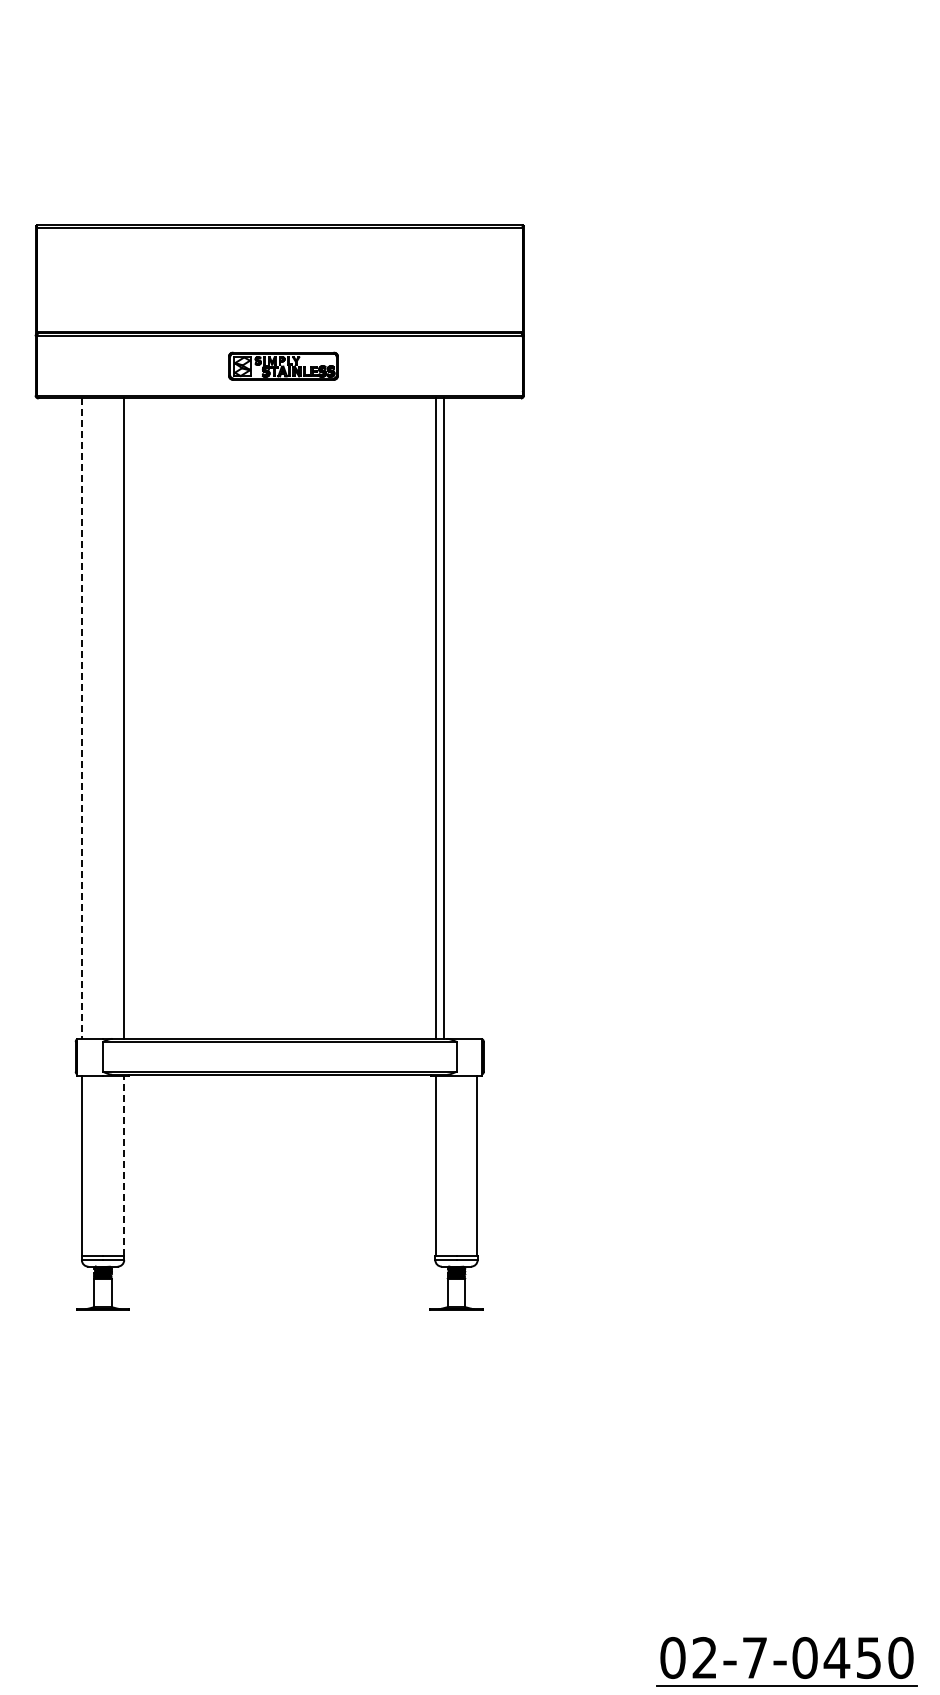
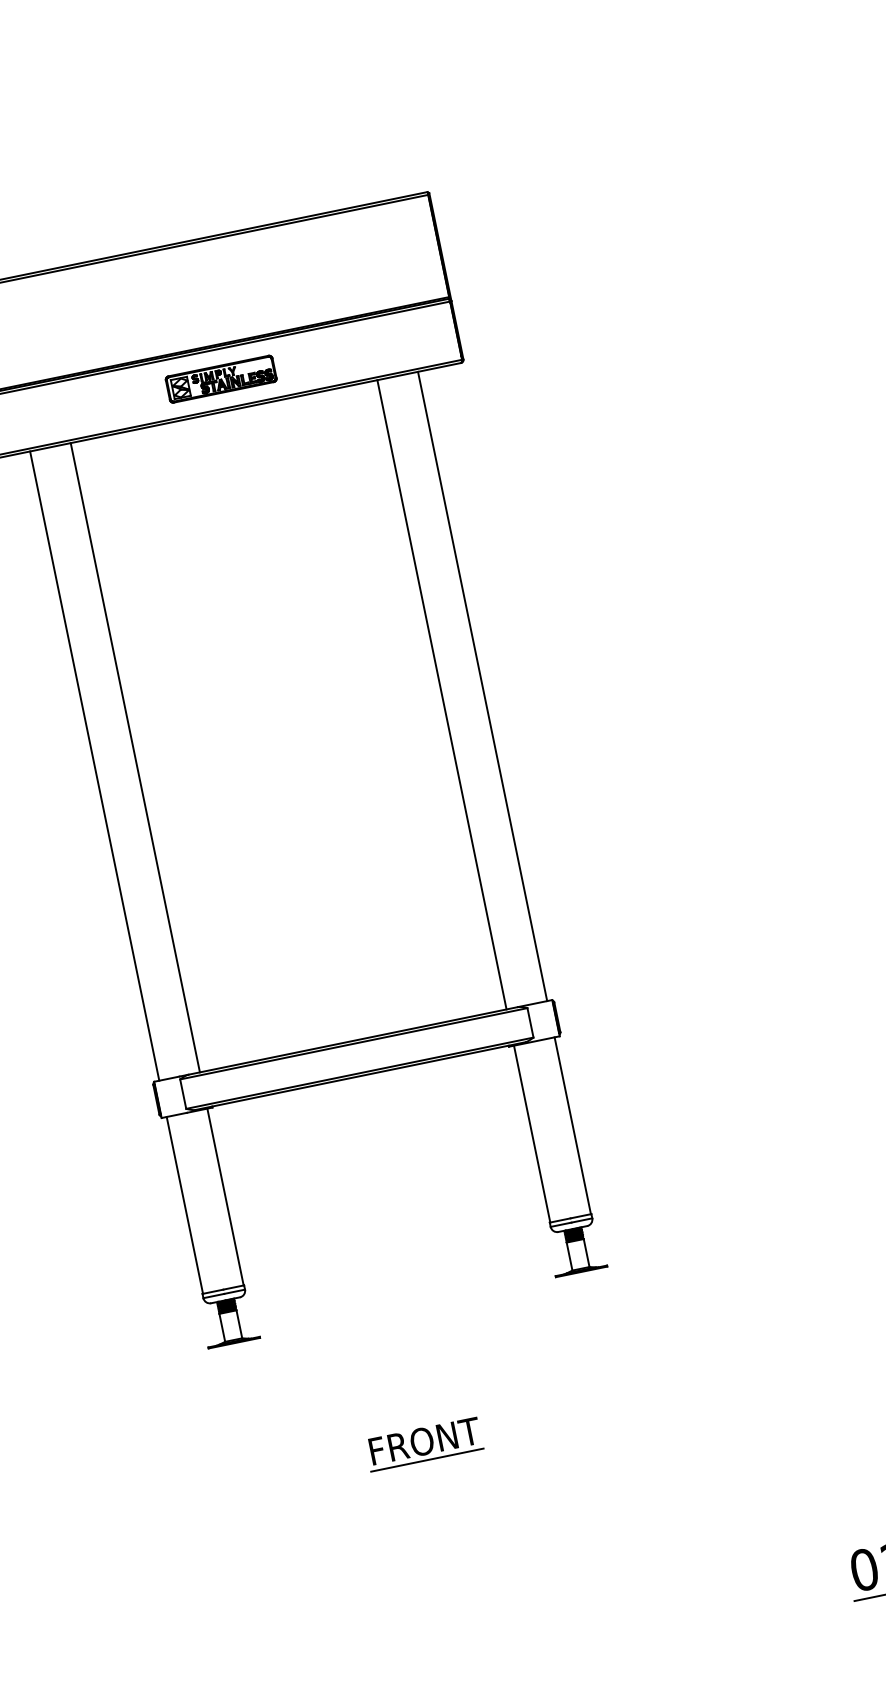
line: (444, 718) -> (482, 686), moved
line: (82, 719) -> (95, 766), dashed -> solid
line: (123, 1165) -> (225, 1196), dashed -> solid
part: (267, 1446) -> (423, 1443), added

